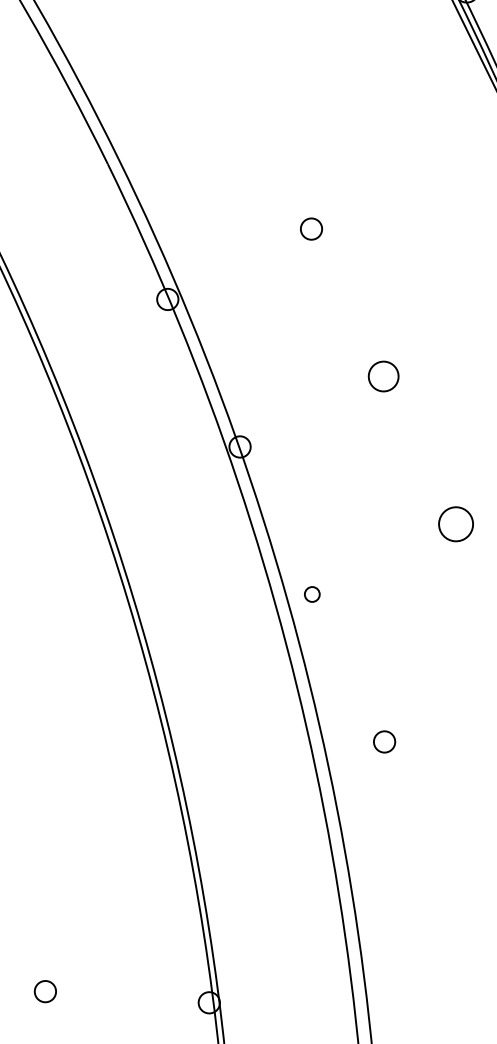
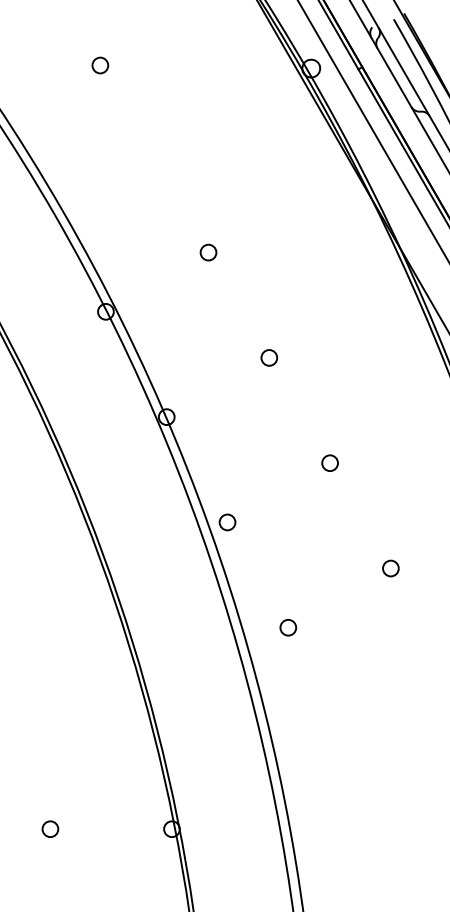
circle: (384, 376) -> (269, 357), size x0.71
circle: (455, 523) -> (329, 462), size x0.62
circle: (312, 594) -> (227, 522), size x1.43

